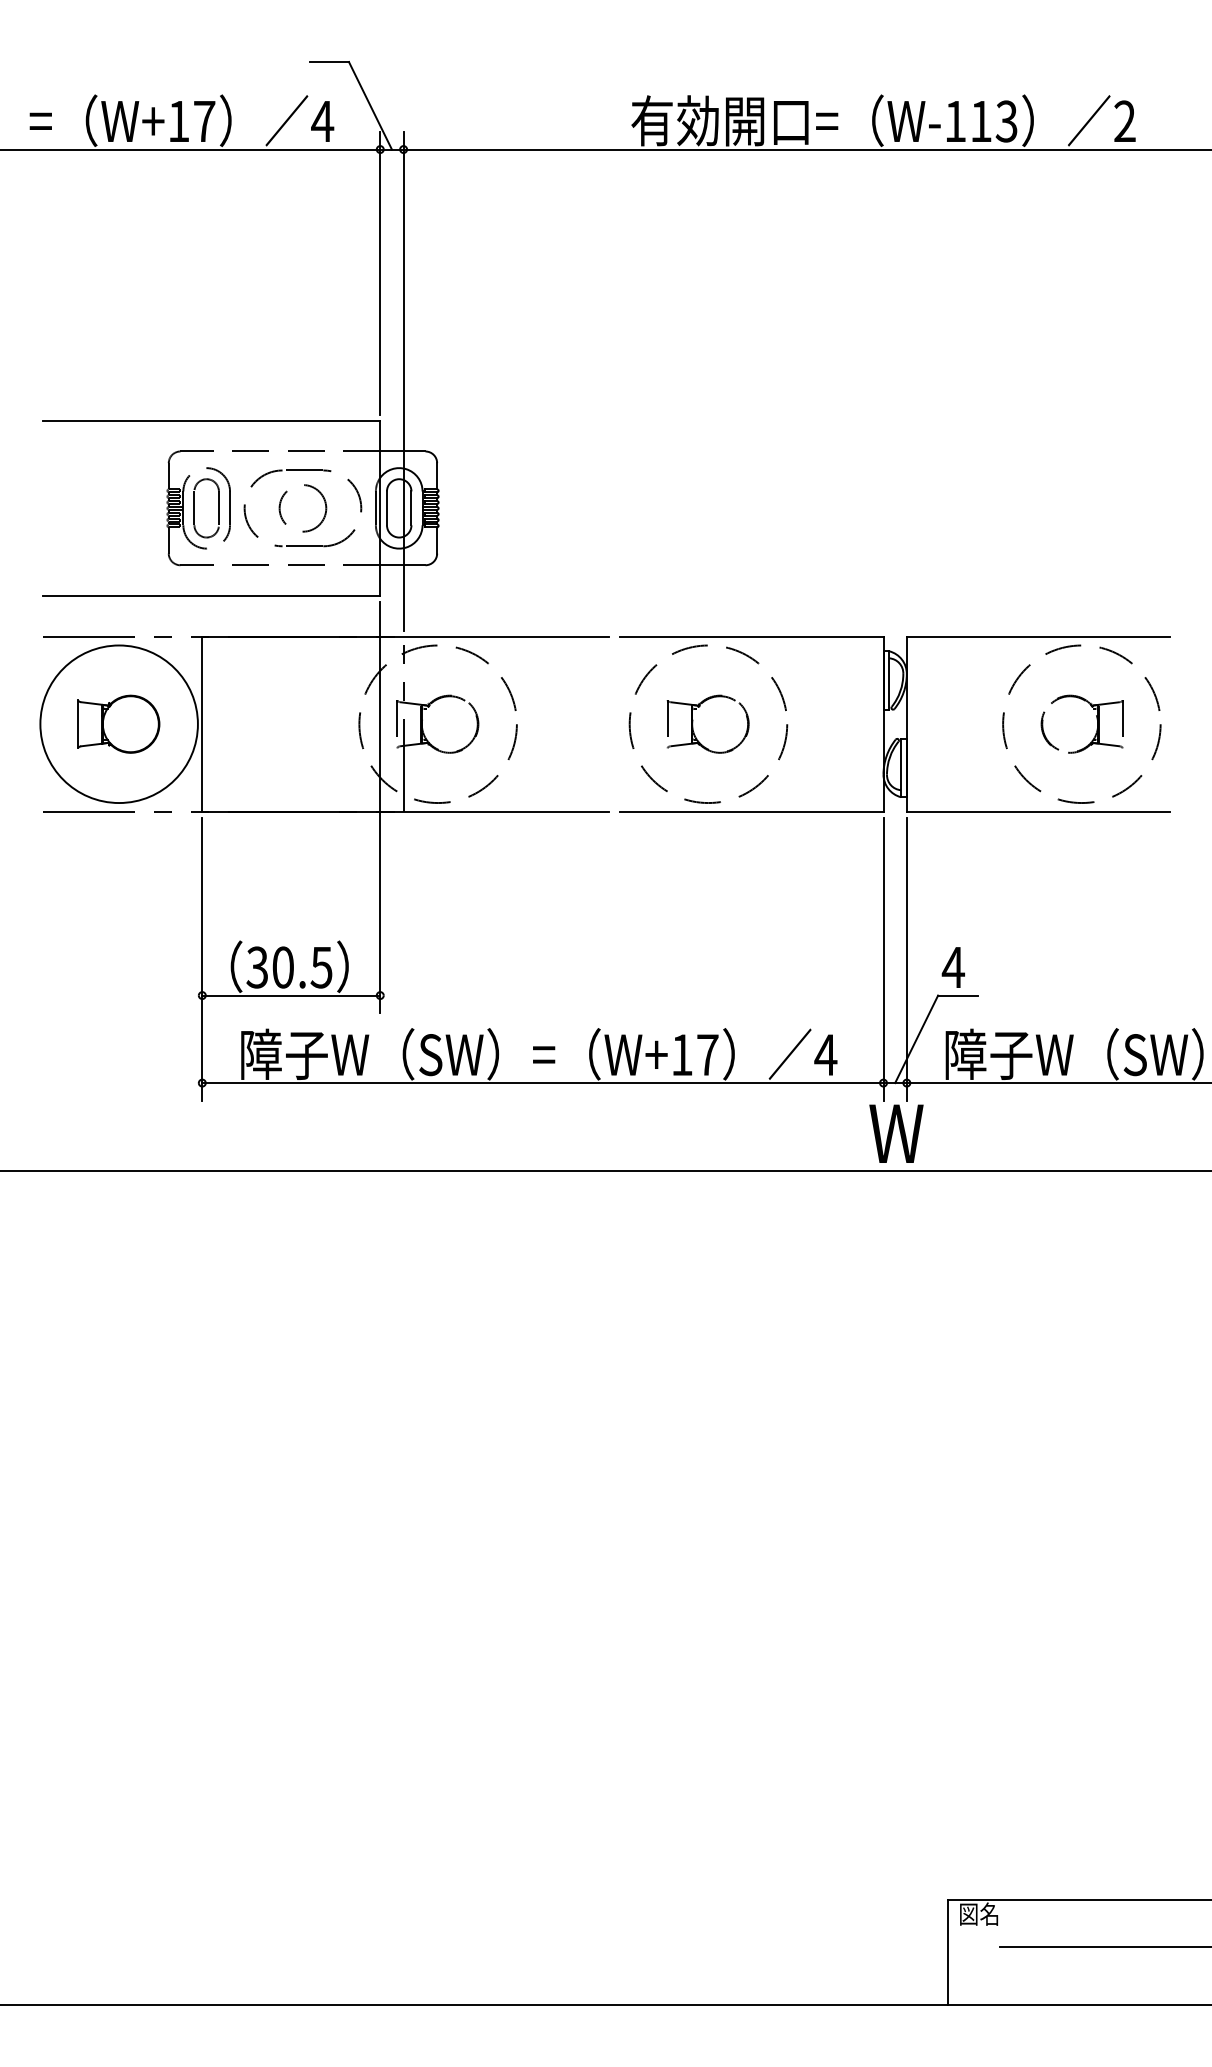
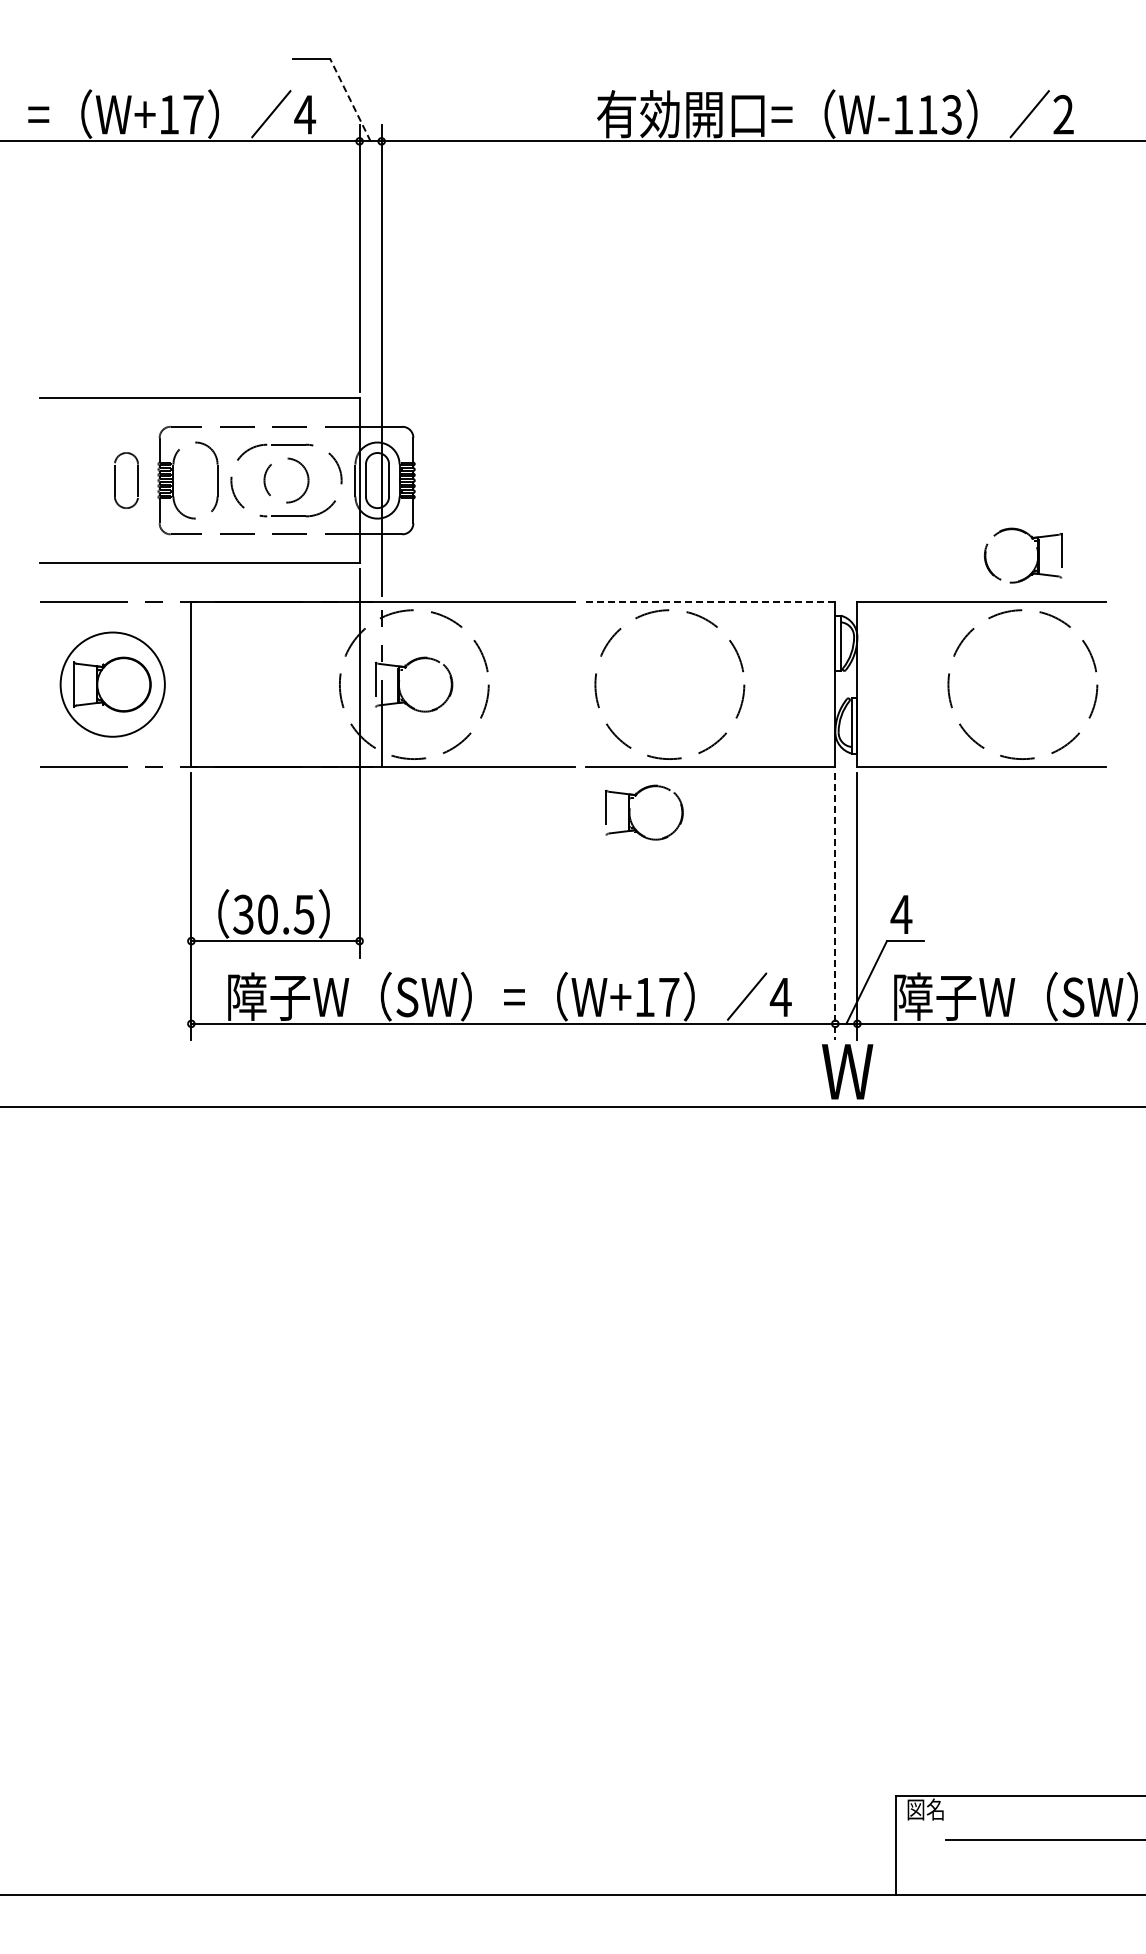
line: (370, 105) -> (350, 99), solid -> dashed
part: (195, 508) -> (115, 480), moved
line: (752, 636) -> (711, 601), solid -> dashed
part: (1096, 718) -> (1036, 550), moved
circle: (118, 724) -> (112, 684), size x0.7
part: (693, 724) -> (630, 812), moved
line: (883, 958) -> (835, 906), solid -> dashed

